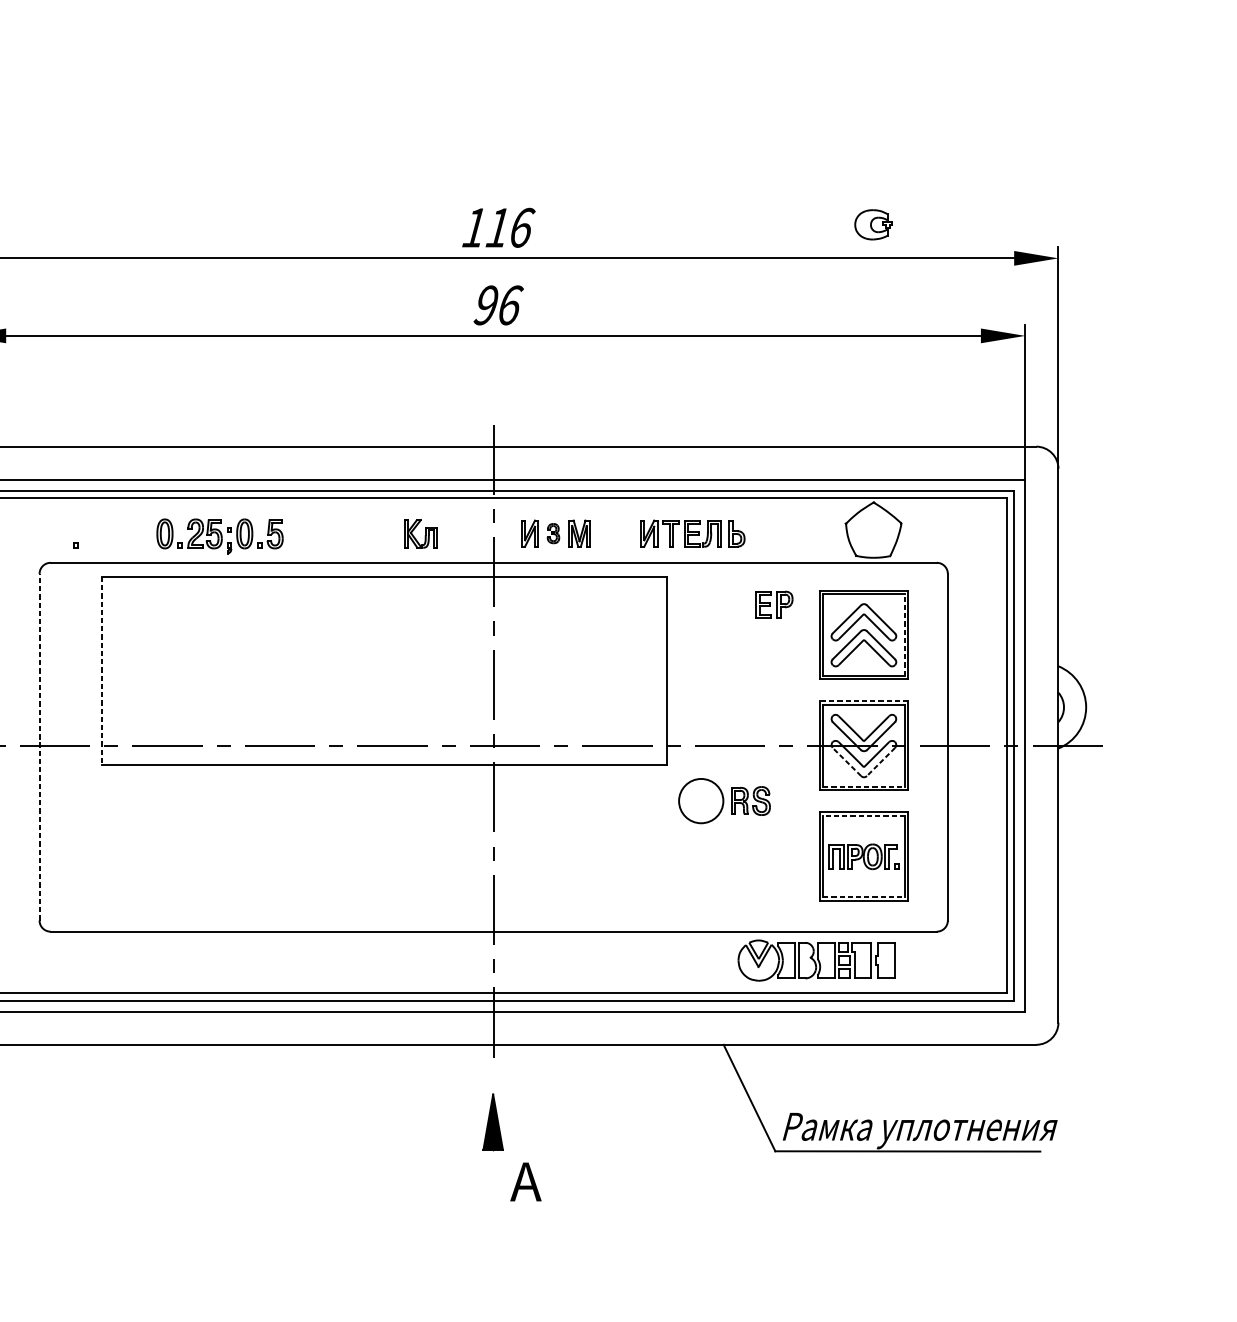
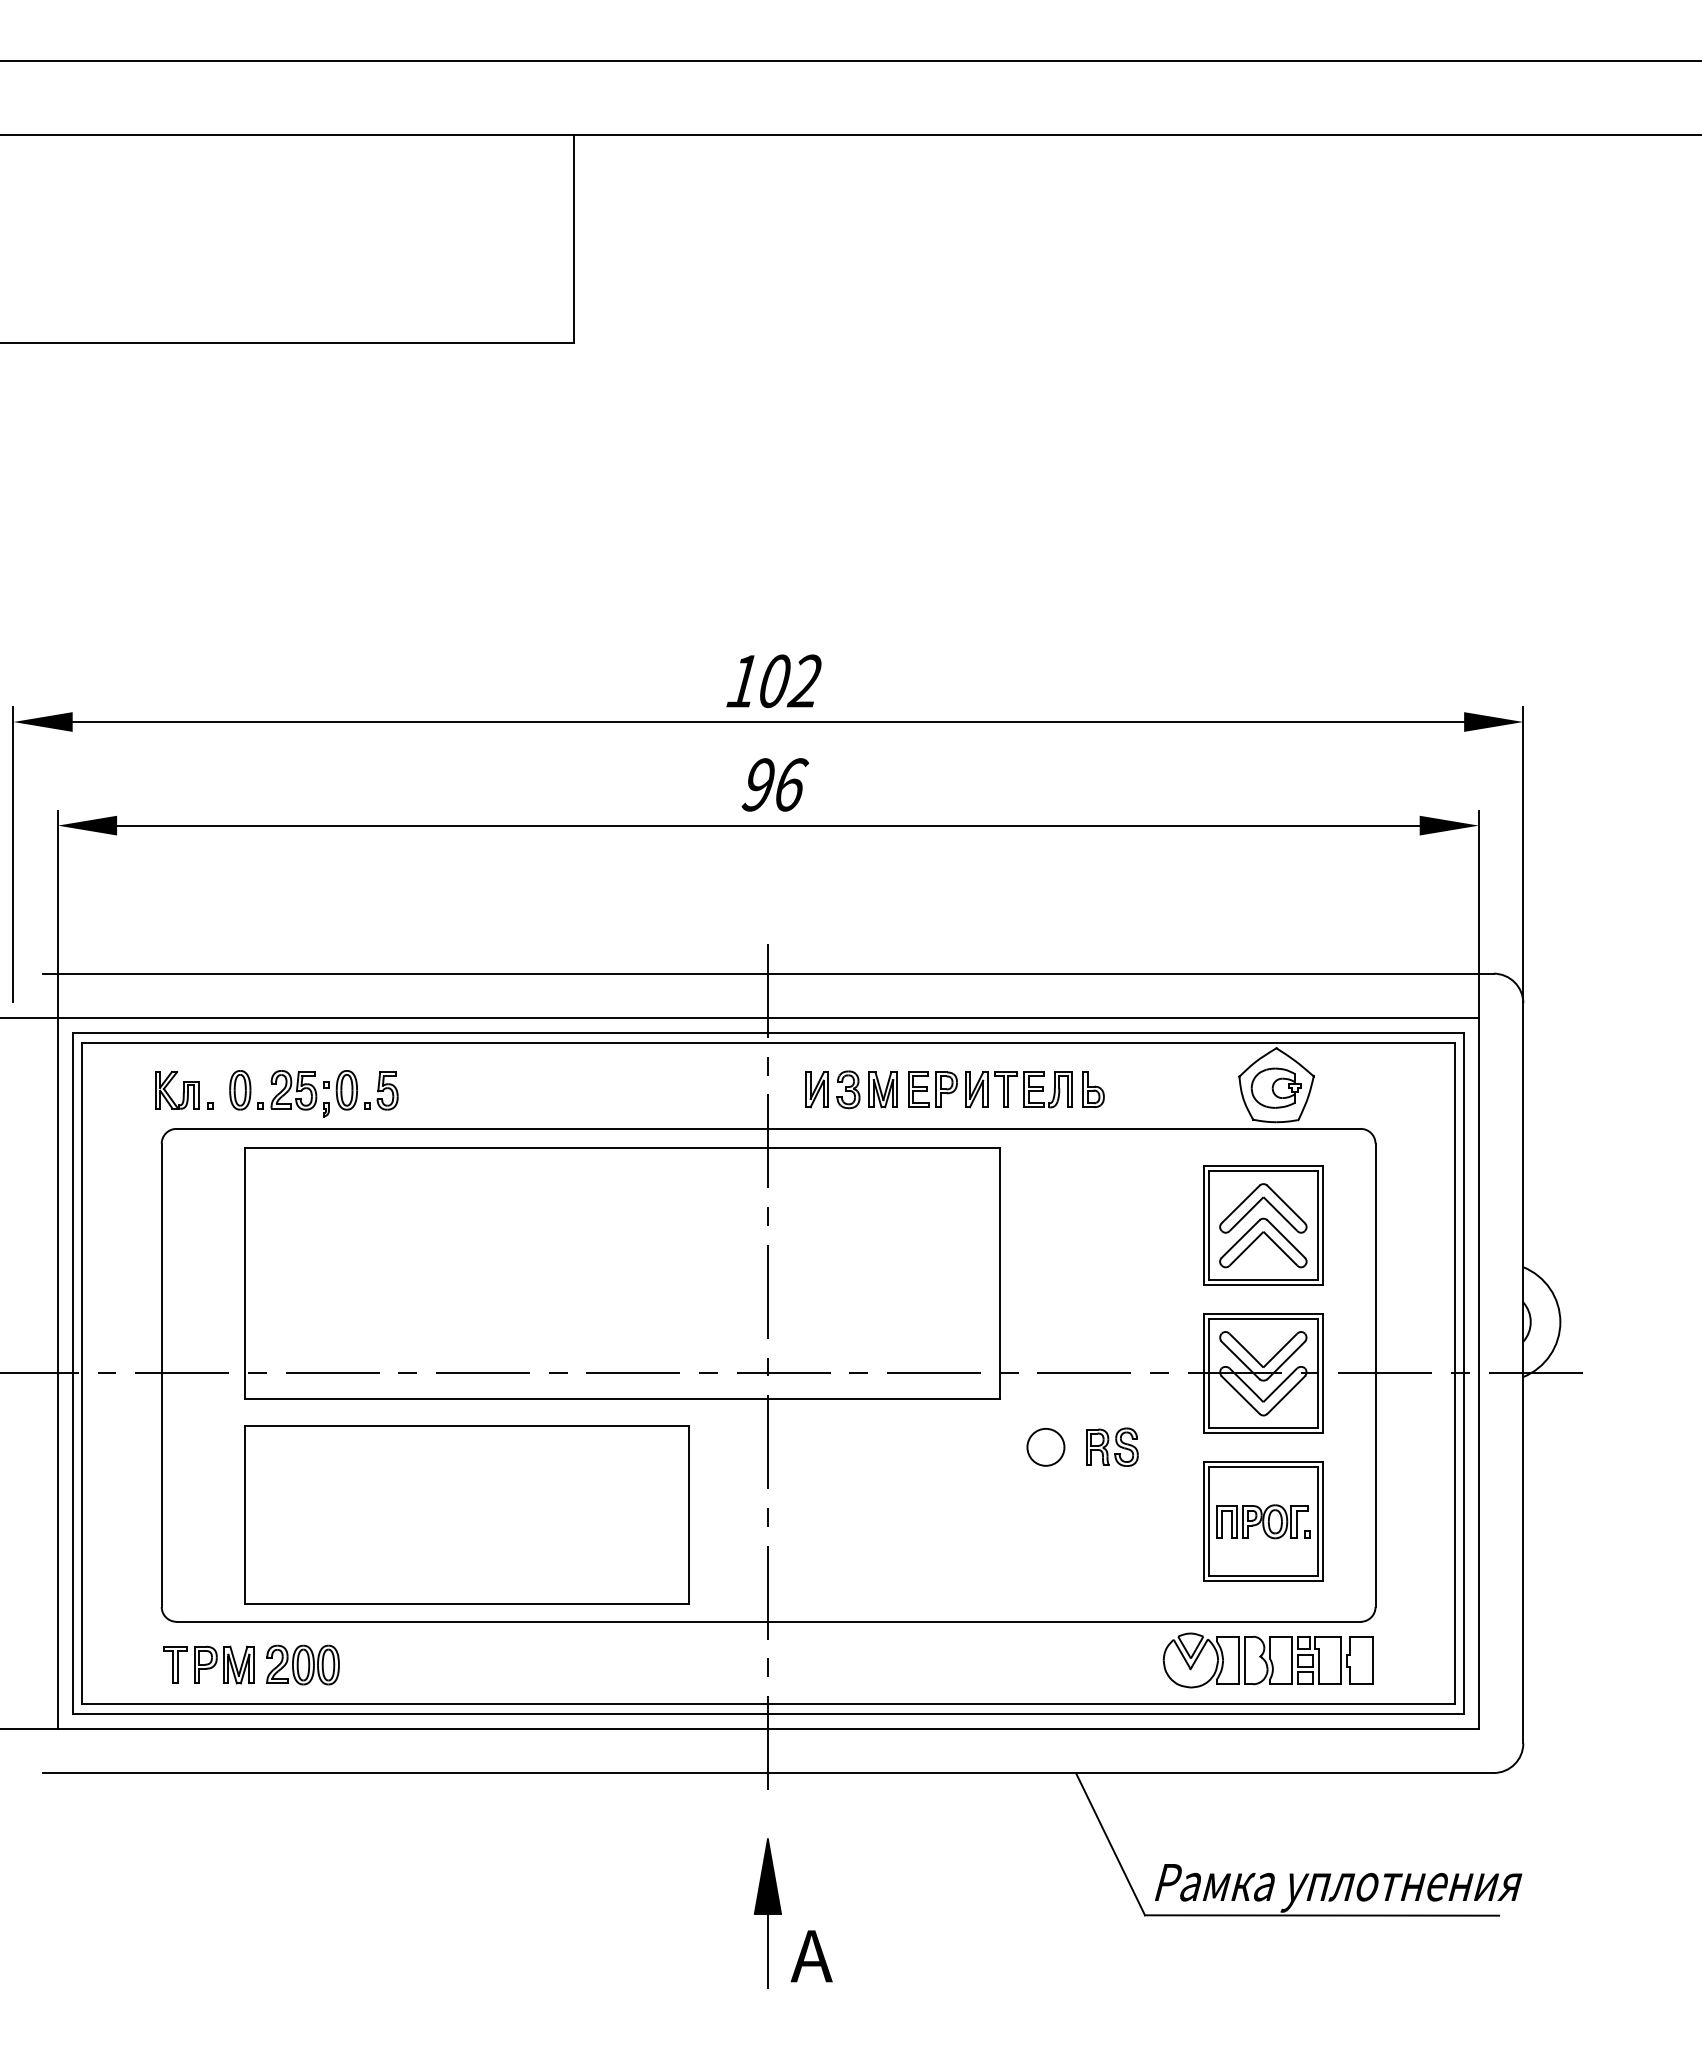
part: (873, 224) -> (1275, 1087), moved
text: (510, 228) -> (790, 681), 116 -> 102
part: (553, 533) -> (848, 1089), size x1.43
part: (421, 534) -> (177, 1090), moved
part: (219, 536) -> (313, 1093), moved
part: (774, 604) -> (932, 1089), moved
line: (905, 635) -> (1318, 1225), dashed -> solid
line: (102, 671) -> (245, 1273), dashed -> solid
line: (864, 701) -> (1263, 1314), dashed -> solid
line: (39, 747) -> (161, 1375), dashed -> solid
line: (846, 762) -> (1240, 1395), dashed -> solid
line: (881, 762) -> (1286, 1395), dashed -> solid
line: (864, 787) -> (1263, 1428), dashed -> solid
circle: (700, 800) -> (1045, 1446), size x0.62
line: (864, 815) -> (1263, 1466), dashed -> solid
part: (267, 851) -> (466, 1514), added
line: (864, 897) -> (1263, 1576), dashed -> solid
part: (816, 960) -> (1267, 1660), moved
part: (74, 963) -> (208, 1664), added
part: (144, 963) -> (302, 1664), added
line: (492, 1177) -> (767, 1950), added

